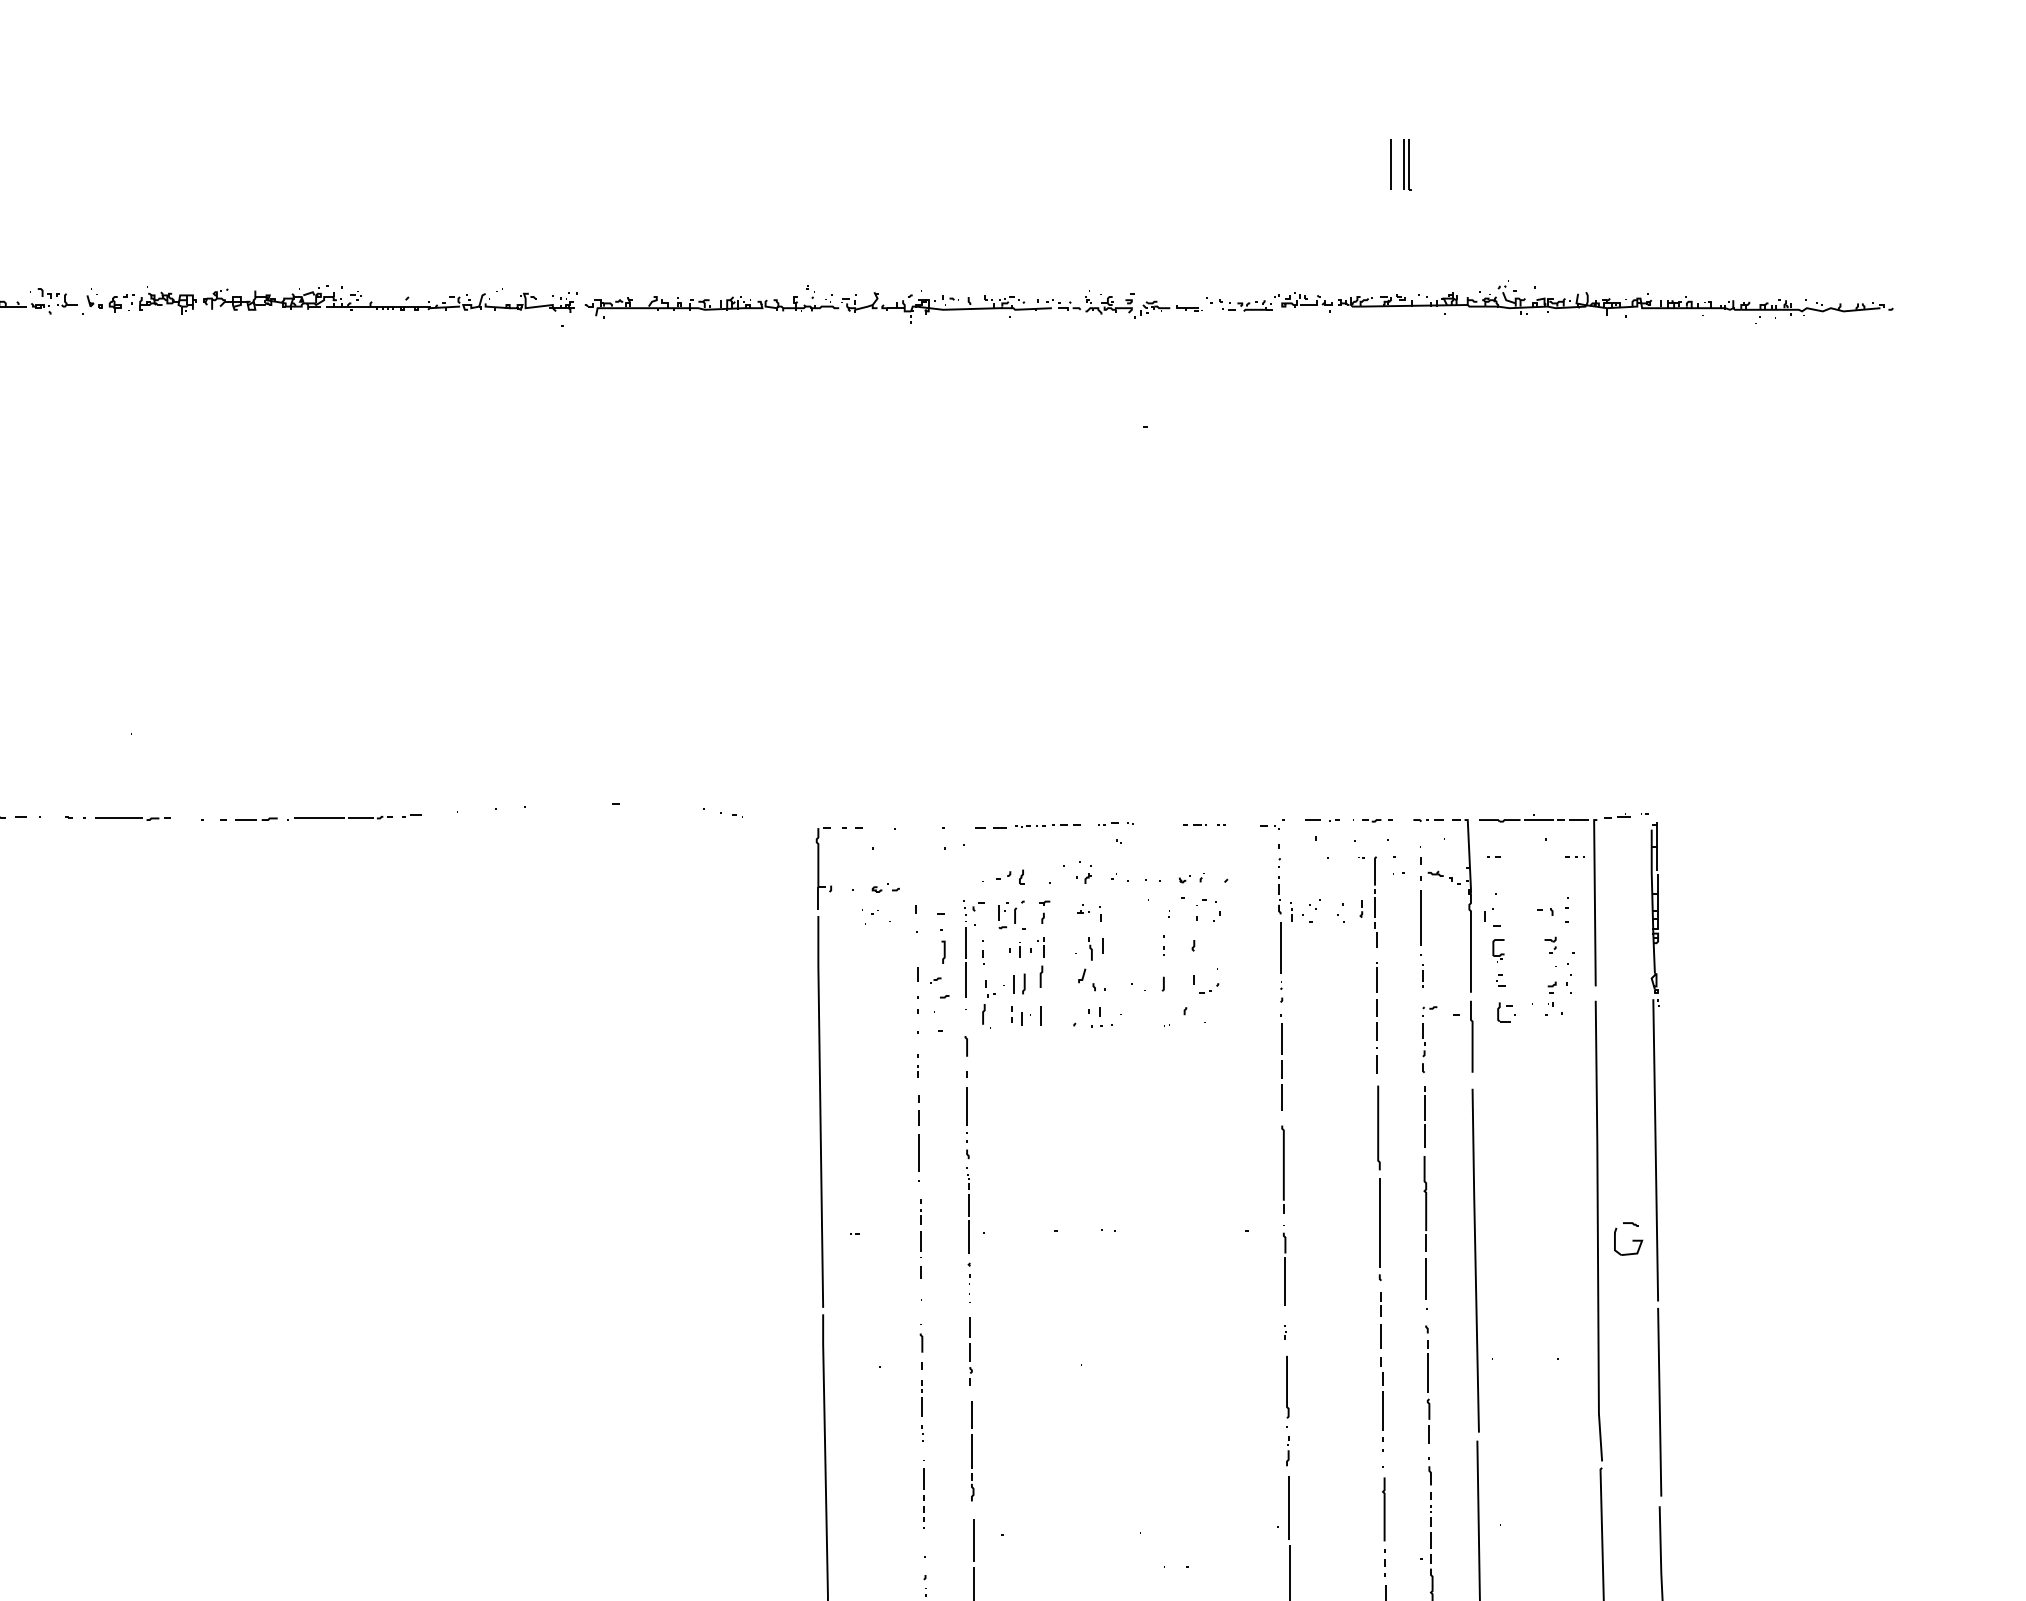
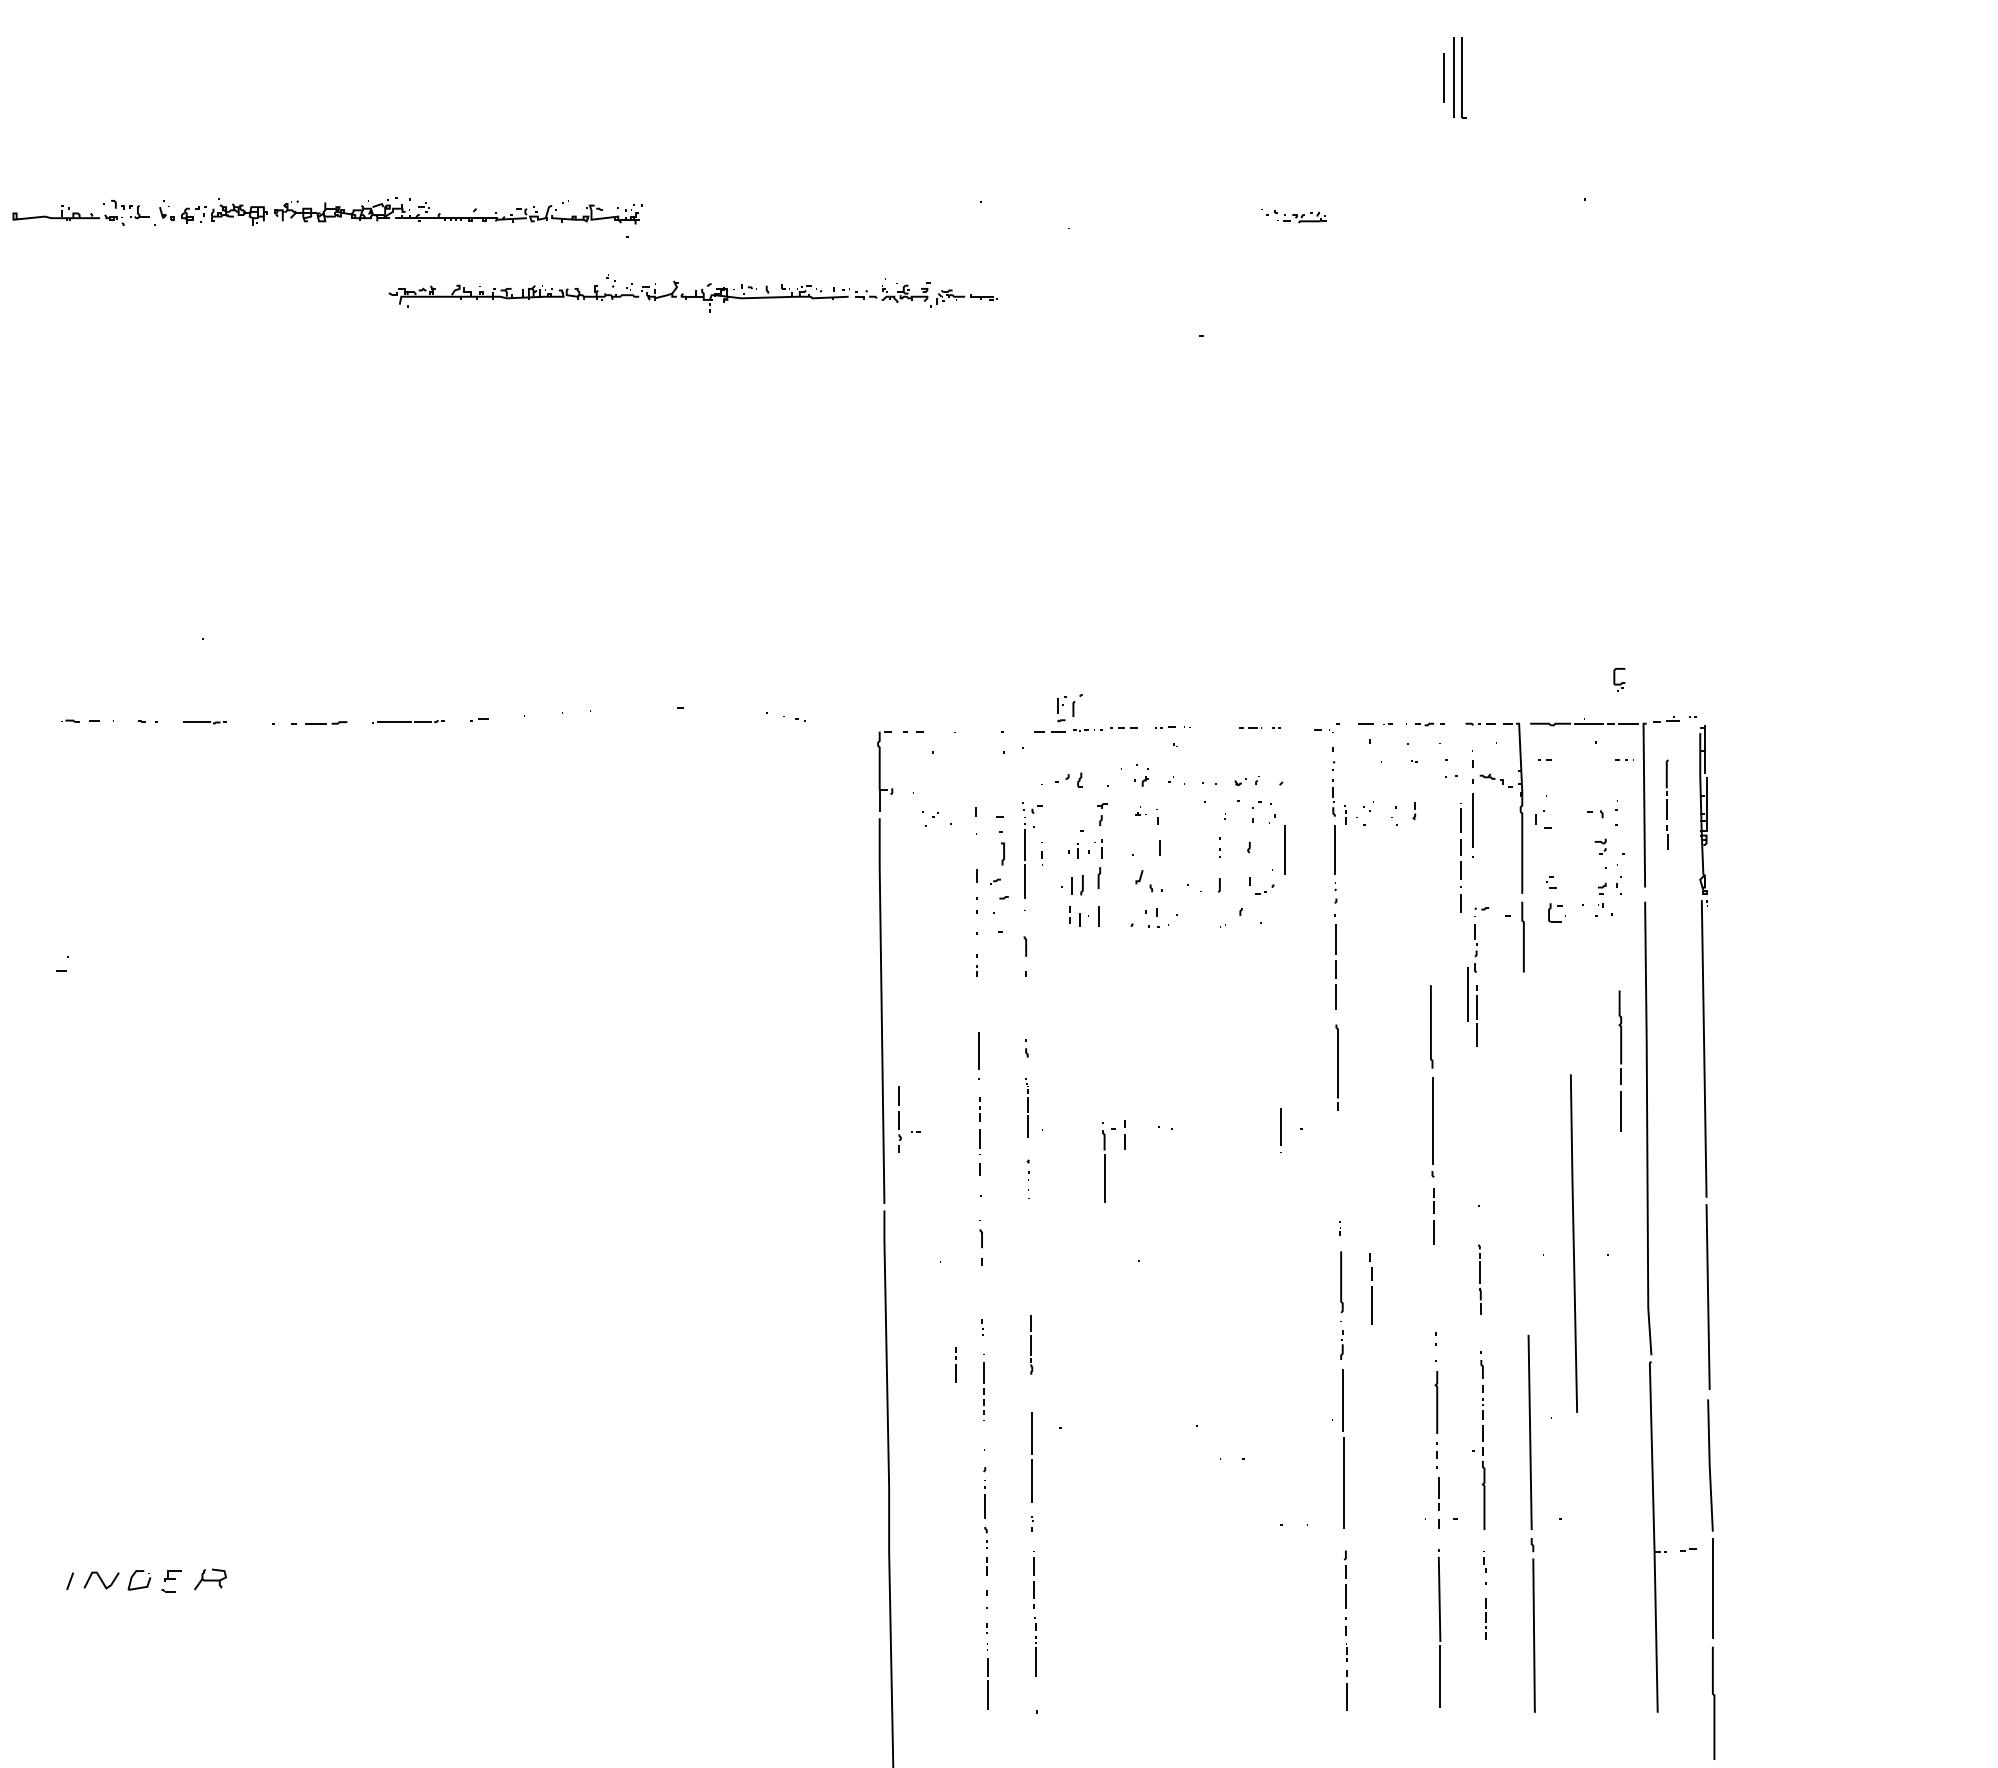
part: (1407, 164) -> (1459, 78), size x1.6
part: (1583, 301) -> (1633, 213), removed
part: (893, 304) -> (692, 293), moved
part: (339, 817) -> (408, 721), size x0.7
part: (132, 818) -> (204, 722), size x0.6
part: (885, 887) -> (945, 790), removed
part: (1374, 902) -> (1666, 804), moved
part: (1011, 915) -> (1069, 708), moved
line: (1229, 947) -> (1284, 849), added
part: (1090, 948) -> (1147, 850), removed
part: (1498, 950) -> (1619, 679), moved
line: (1422, 975) -> (1474, 876), removed
part: (988, 1003) -> (1047, 904), removed
line: (1375, 1015) -> (1460, 855), moved
line: (1415, 1095) -> (1467, 994), added
line: (918, 1110) -> (1124, 1134), moved
line: (966, 1110) -> (1280, 1130), moved
part: (967, 1210) -> (1026, 1108), size x0.7
part: (1425, 1227) -> (1620, 1060), moved
part: (1628, 1238) -> (1677, 1135), removed
line: (1475, 1260) -> (1573, 1243), moved
part: (1284, 1265) -> (1103, 1162), moved
part: (970, 1351) -> (899, 1119), moved
part: (1427, 1384) -> (1479, 1279), size x0.6
part: (1381, 1393) -> (1370, 1288), moved
line: (921, 1397) -> (955, 1364), moved
part: (972, 1450) -> (1031, 1344), size x0.6

